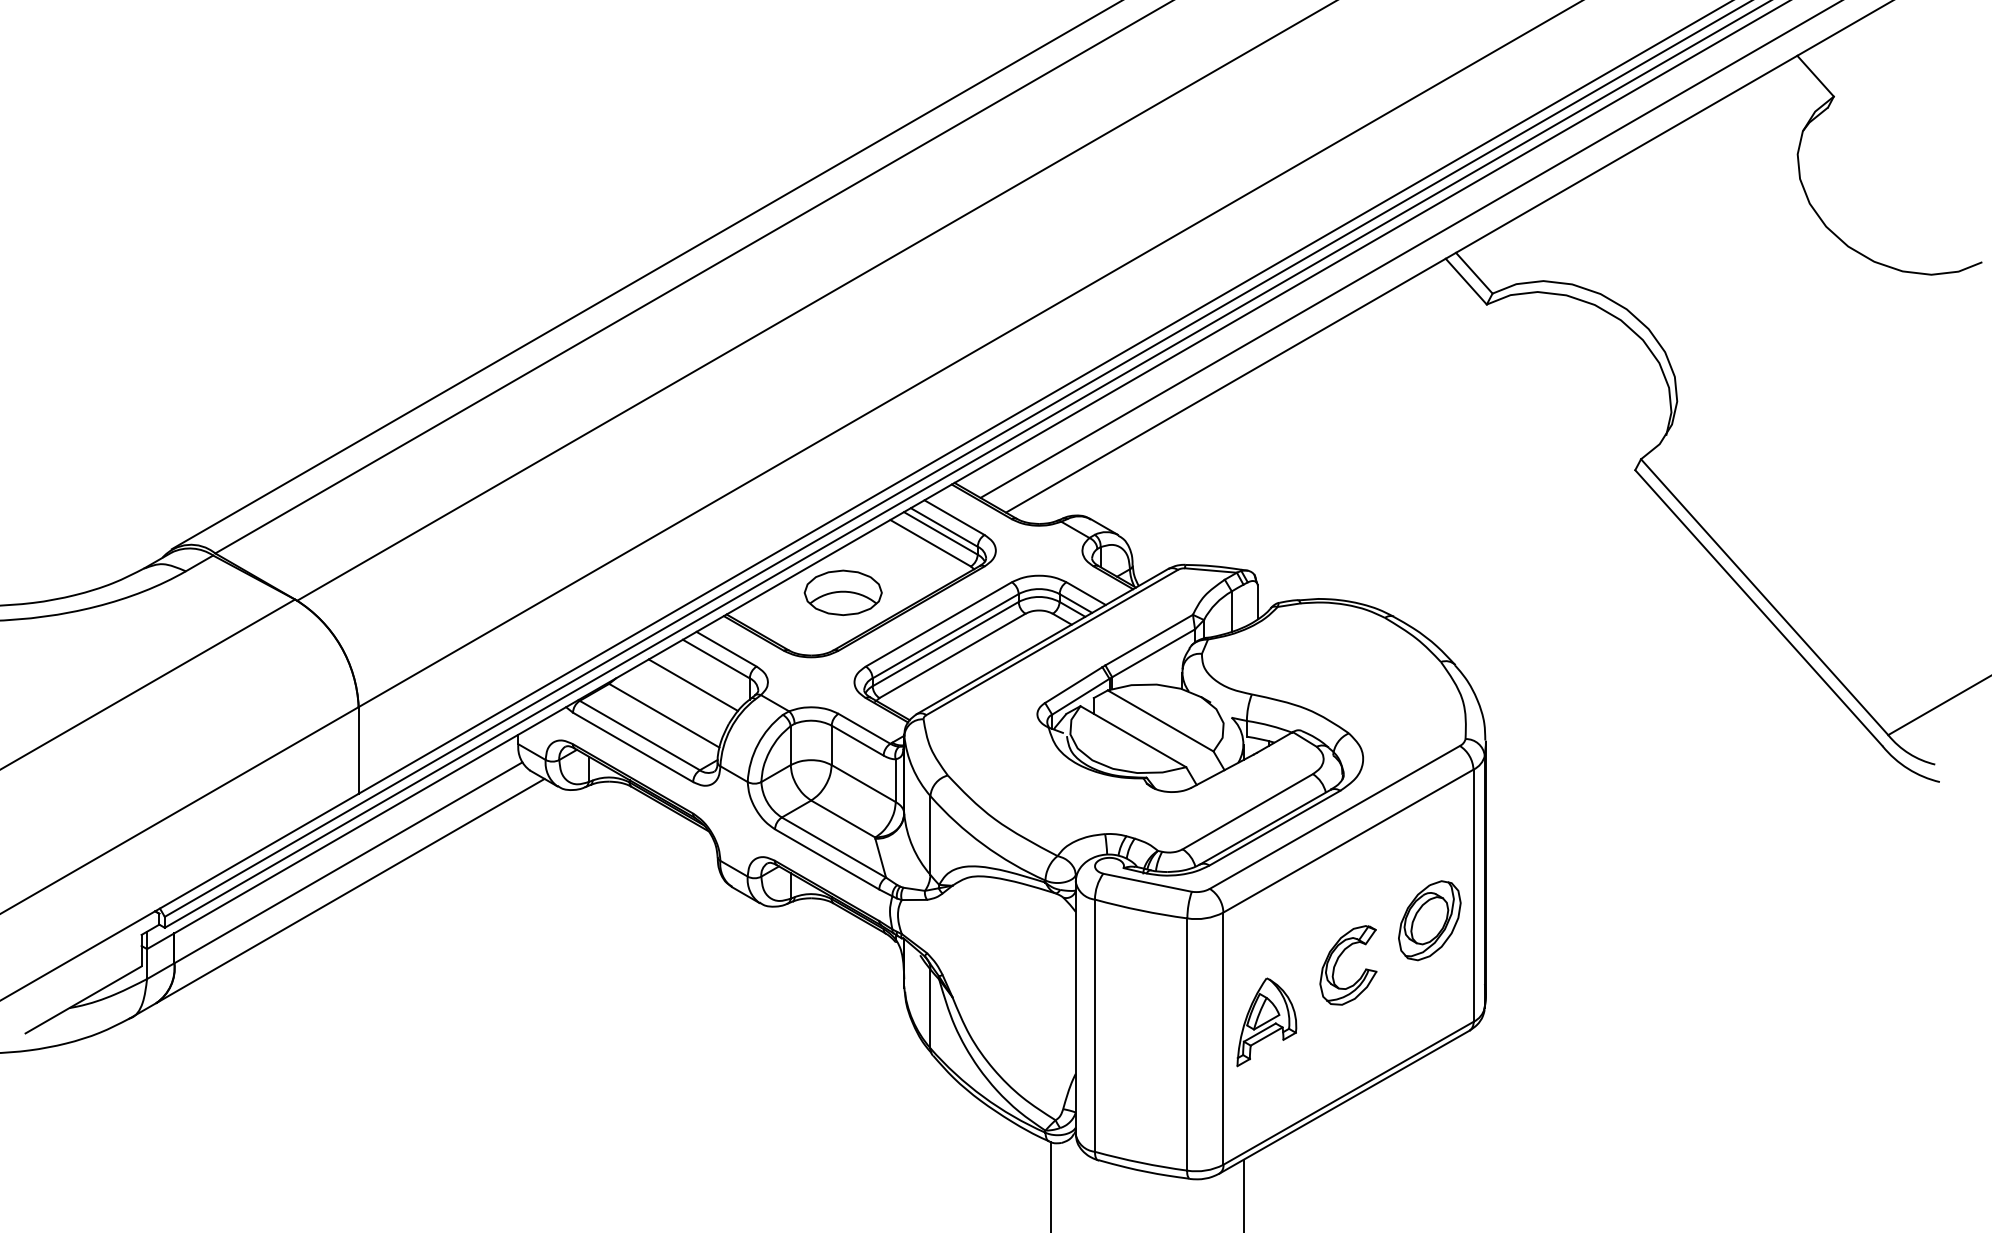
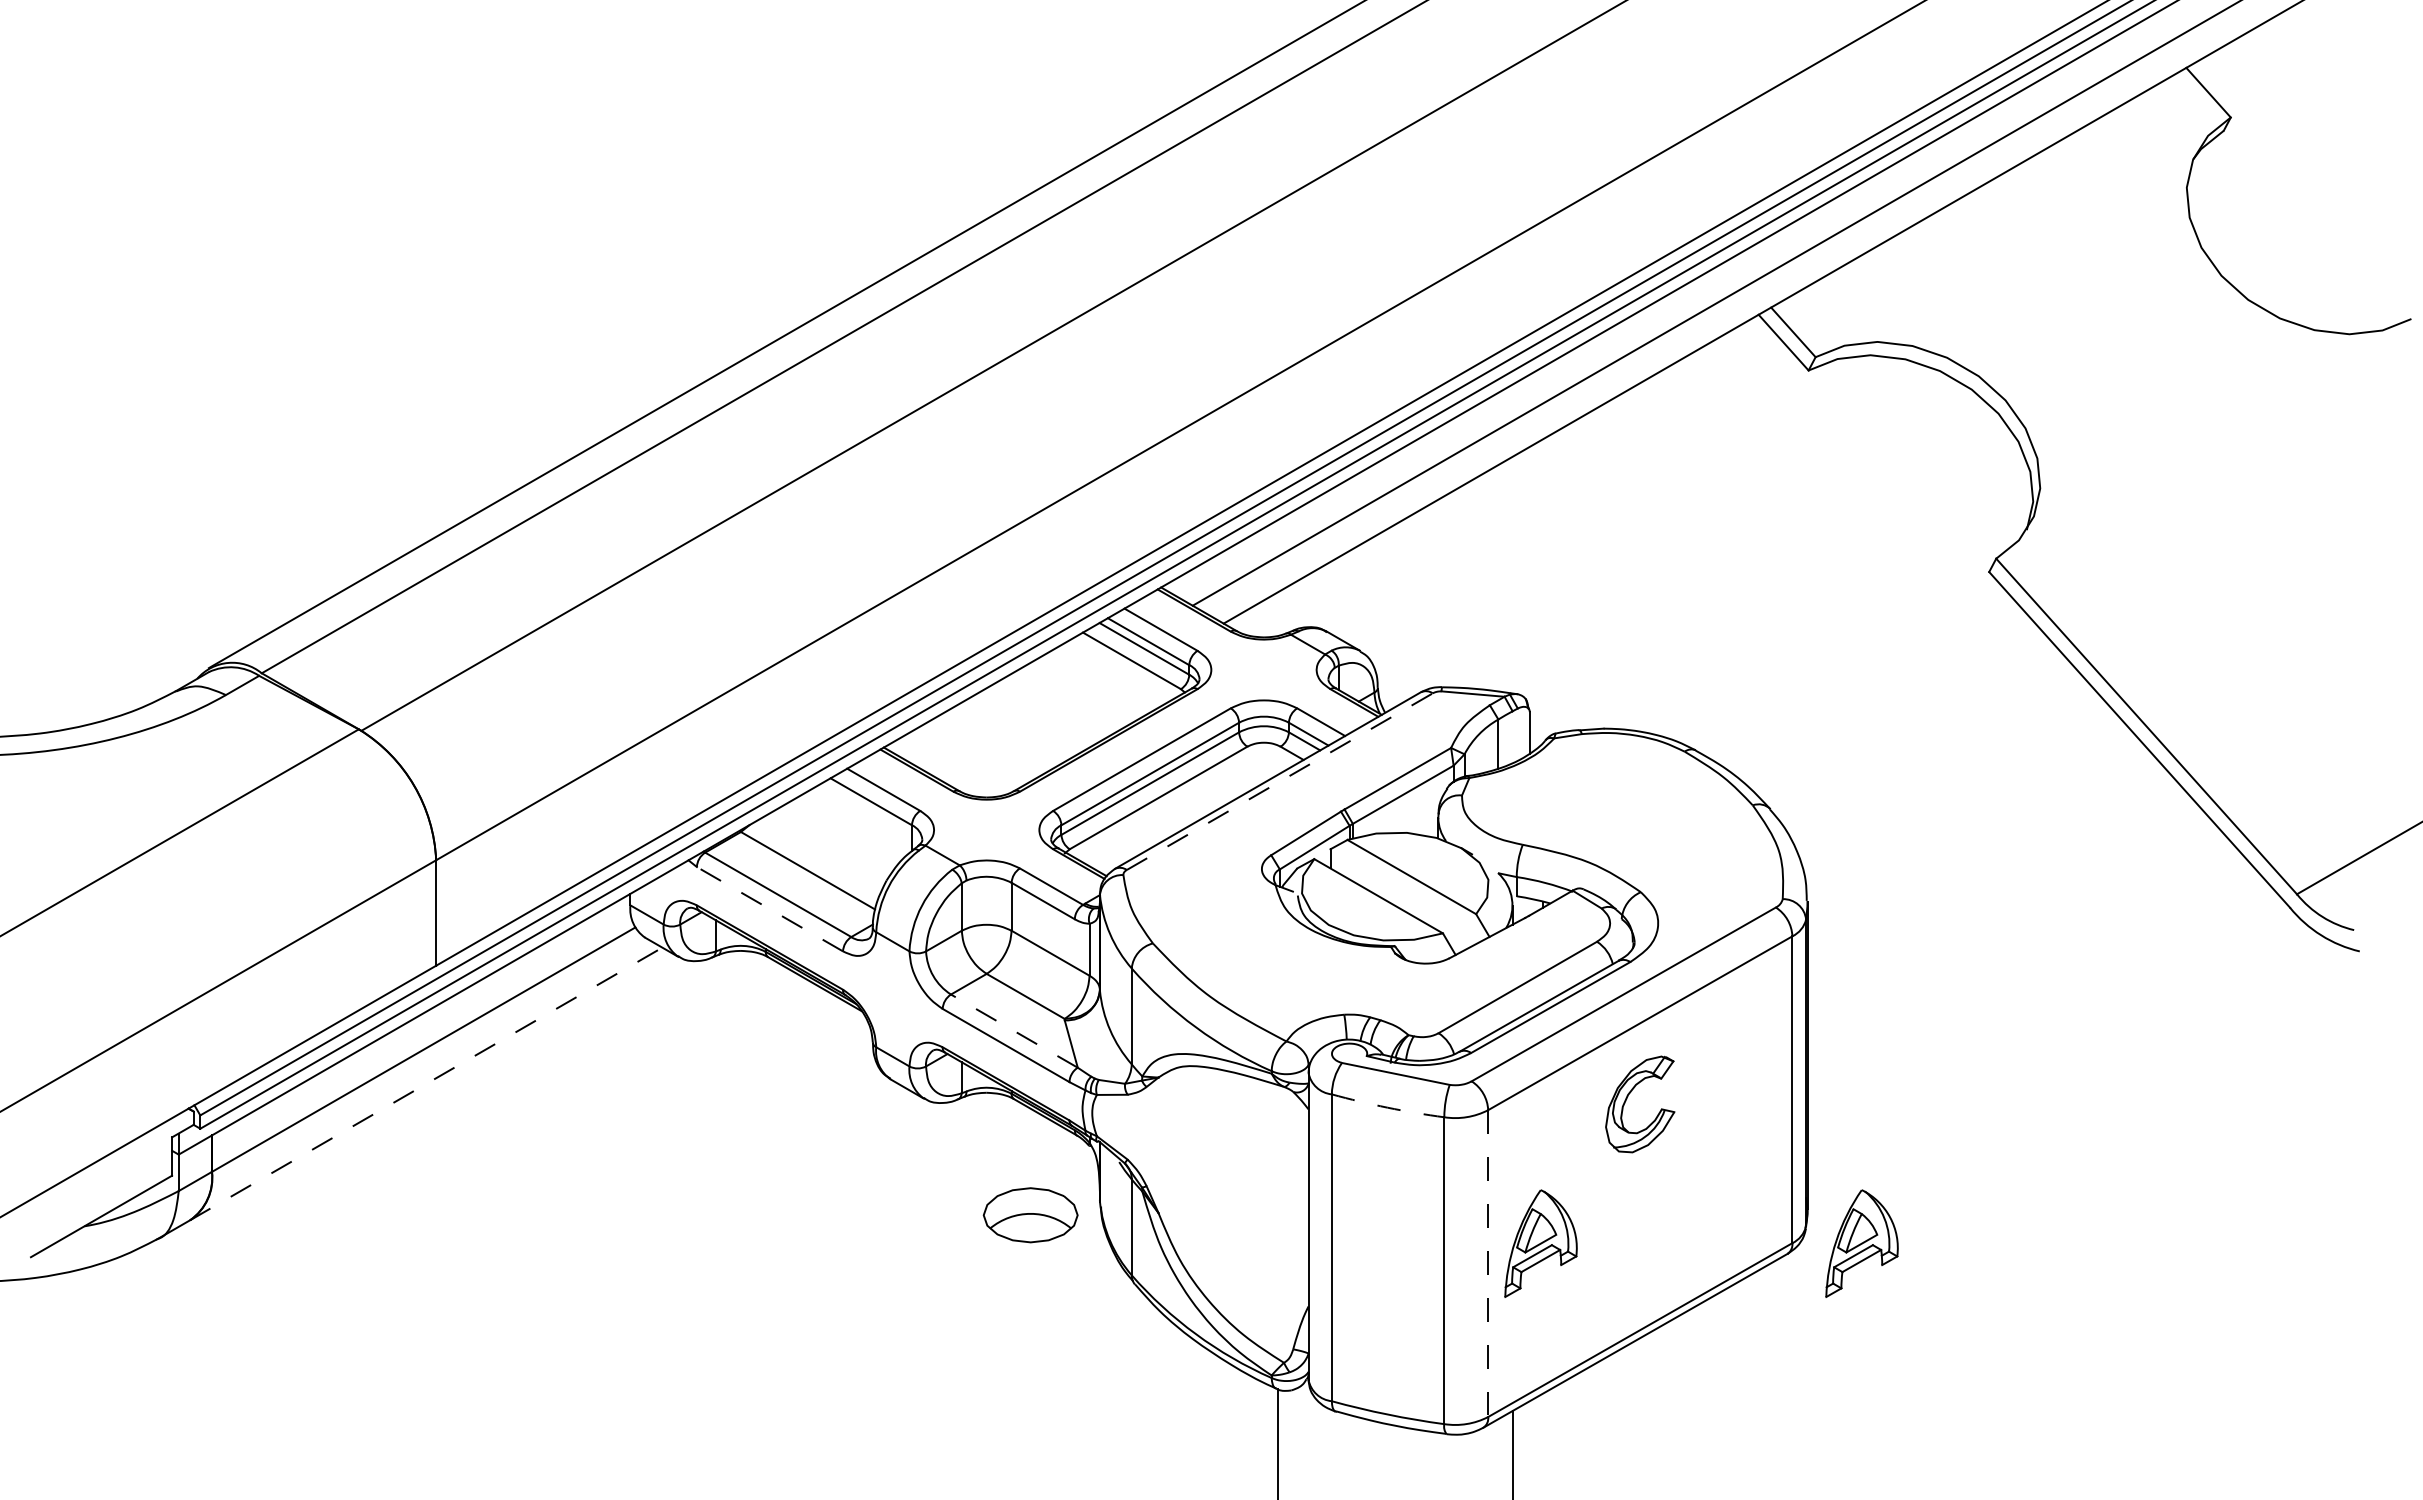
part: (843, 593) -> (1030, 1215), moved
line: (1051, 642) -> (1279, 781), solid -> dashed
line: (693, 685) -> (843, 833), removed
line: (632, 746) -> (769, 908), solid -> dashed
line: (833, 847) -> (1013, 1030), solid -> dashed
line: (350, 890) -> (426, 1083), solid -> dashed
arc: (1140, 910) -> (1387, 1107), solid -> dashed
part: (1429, 921) -> (1738, 1120), removed
part: (1337, 961) -> (1627, 1099), moved
part: (1530, 1022) -> (1861, 1243), added
line: (1223, 1039) -> (1488, 1264), solid -> dashed

